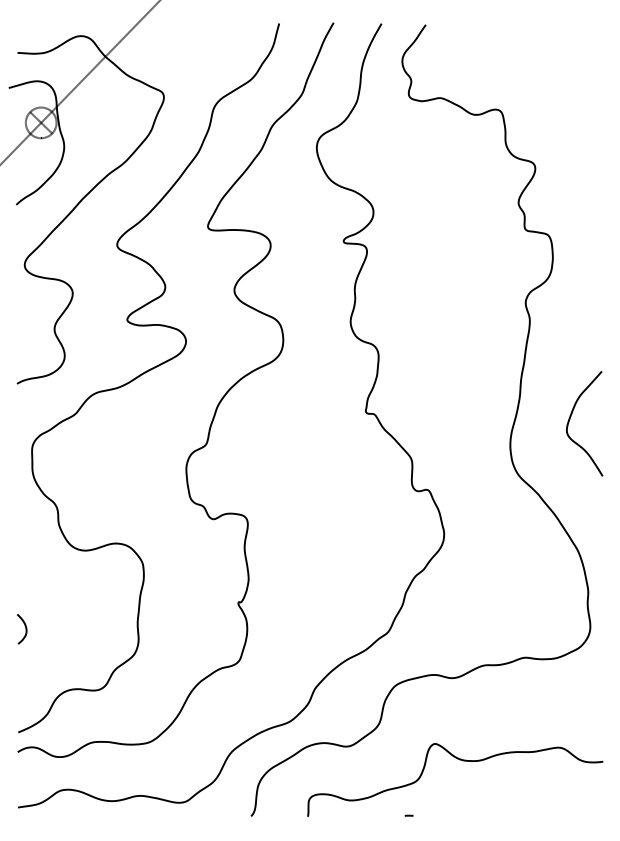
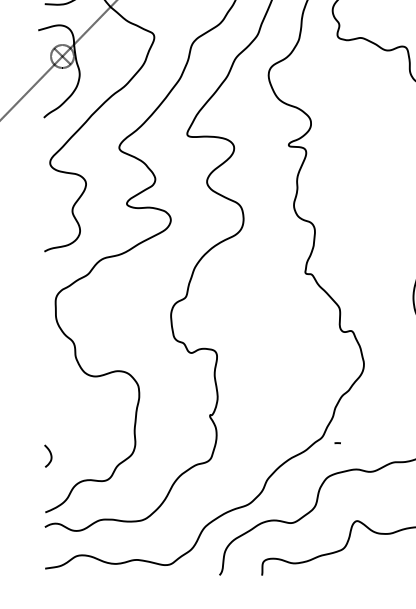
curve: (25, 629) -> (50, 456), moved
line: (408, 815) -> (337, 442), moved

